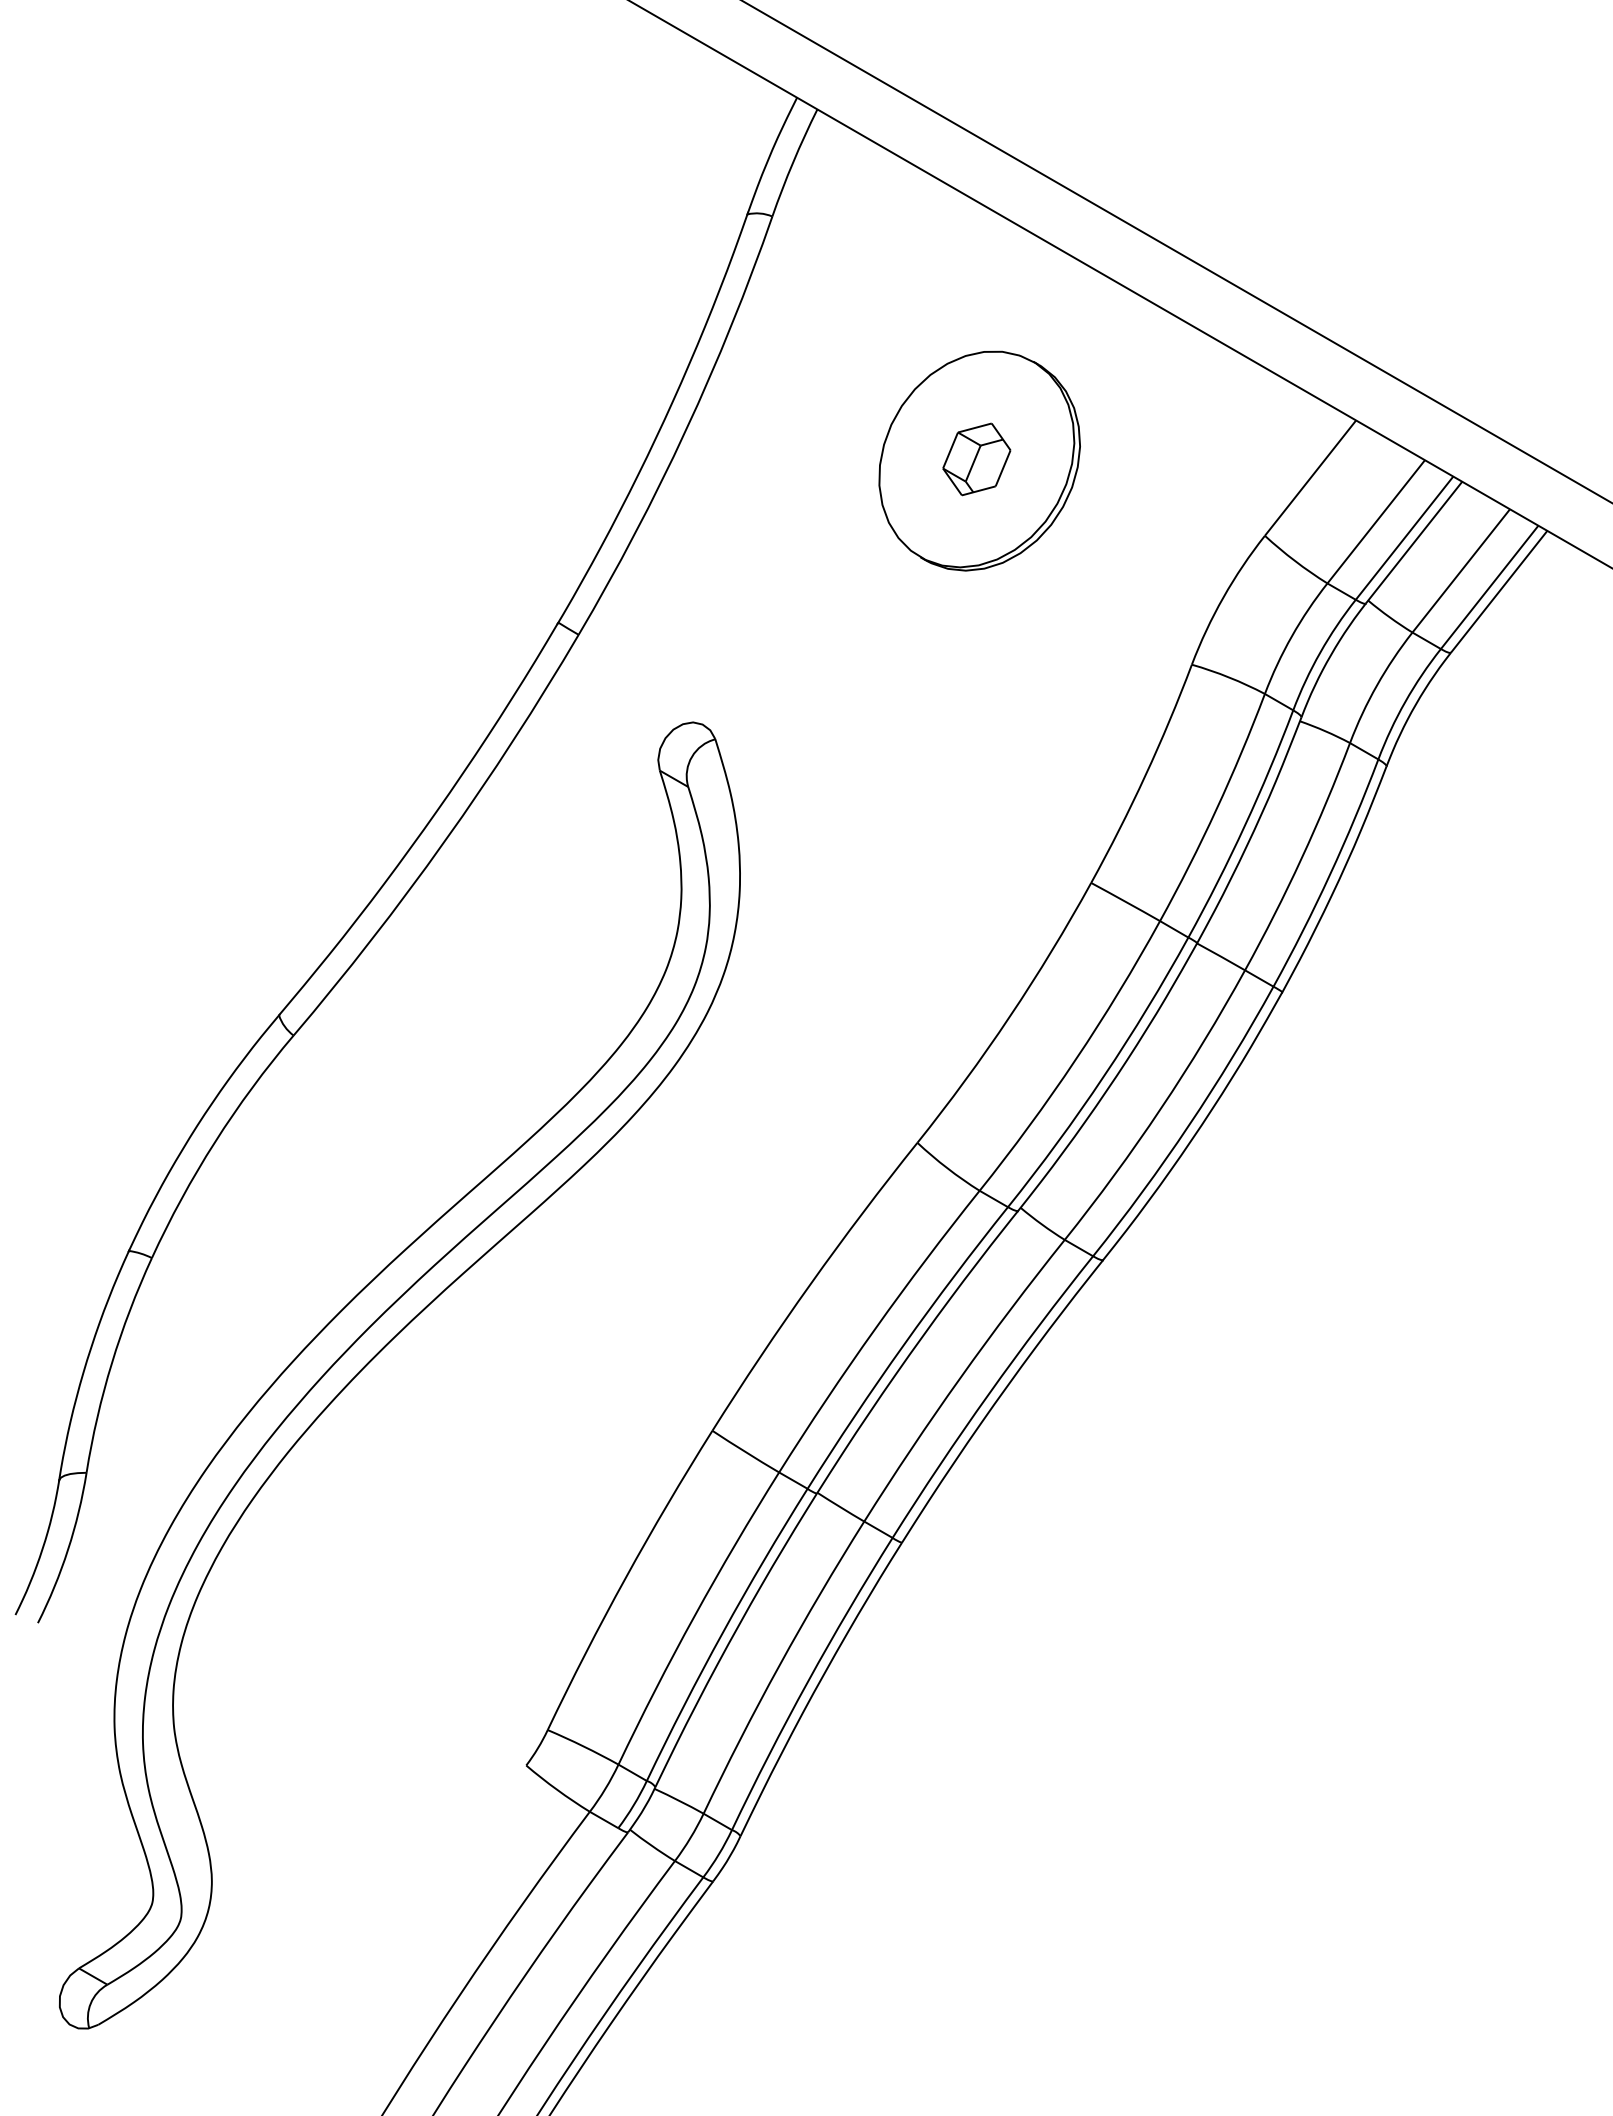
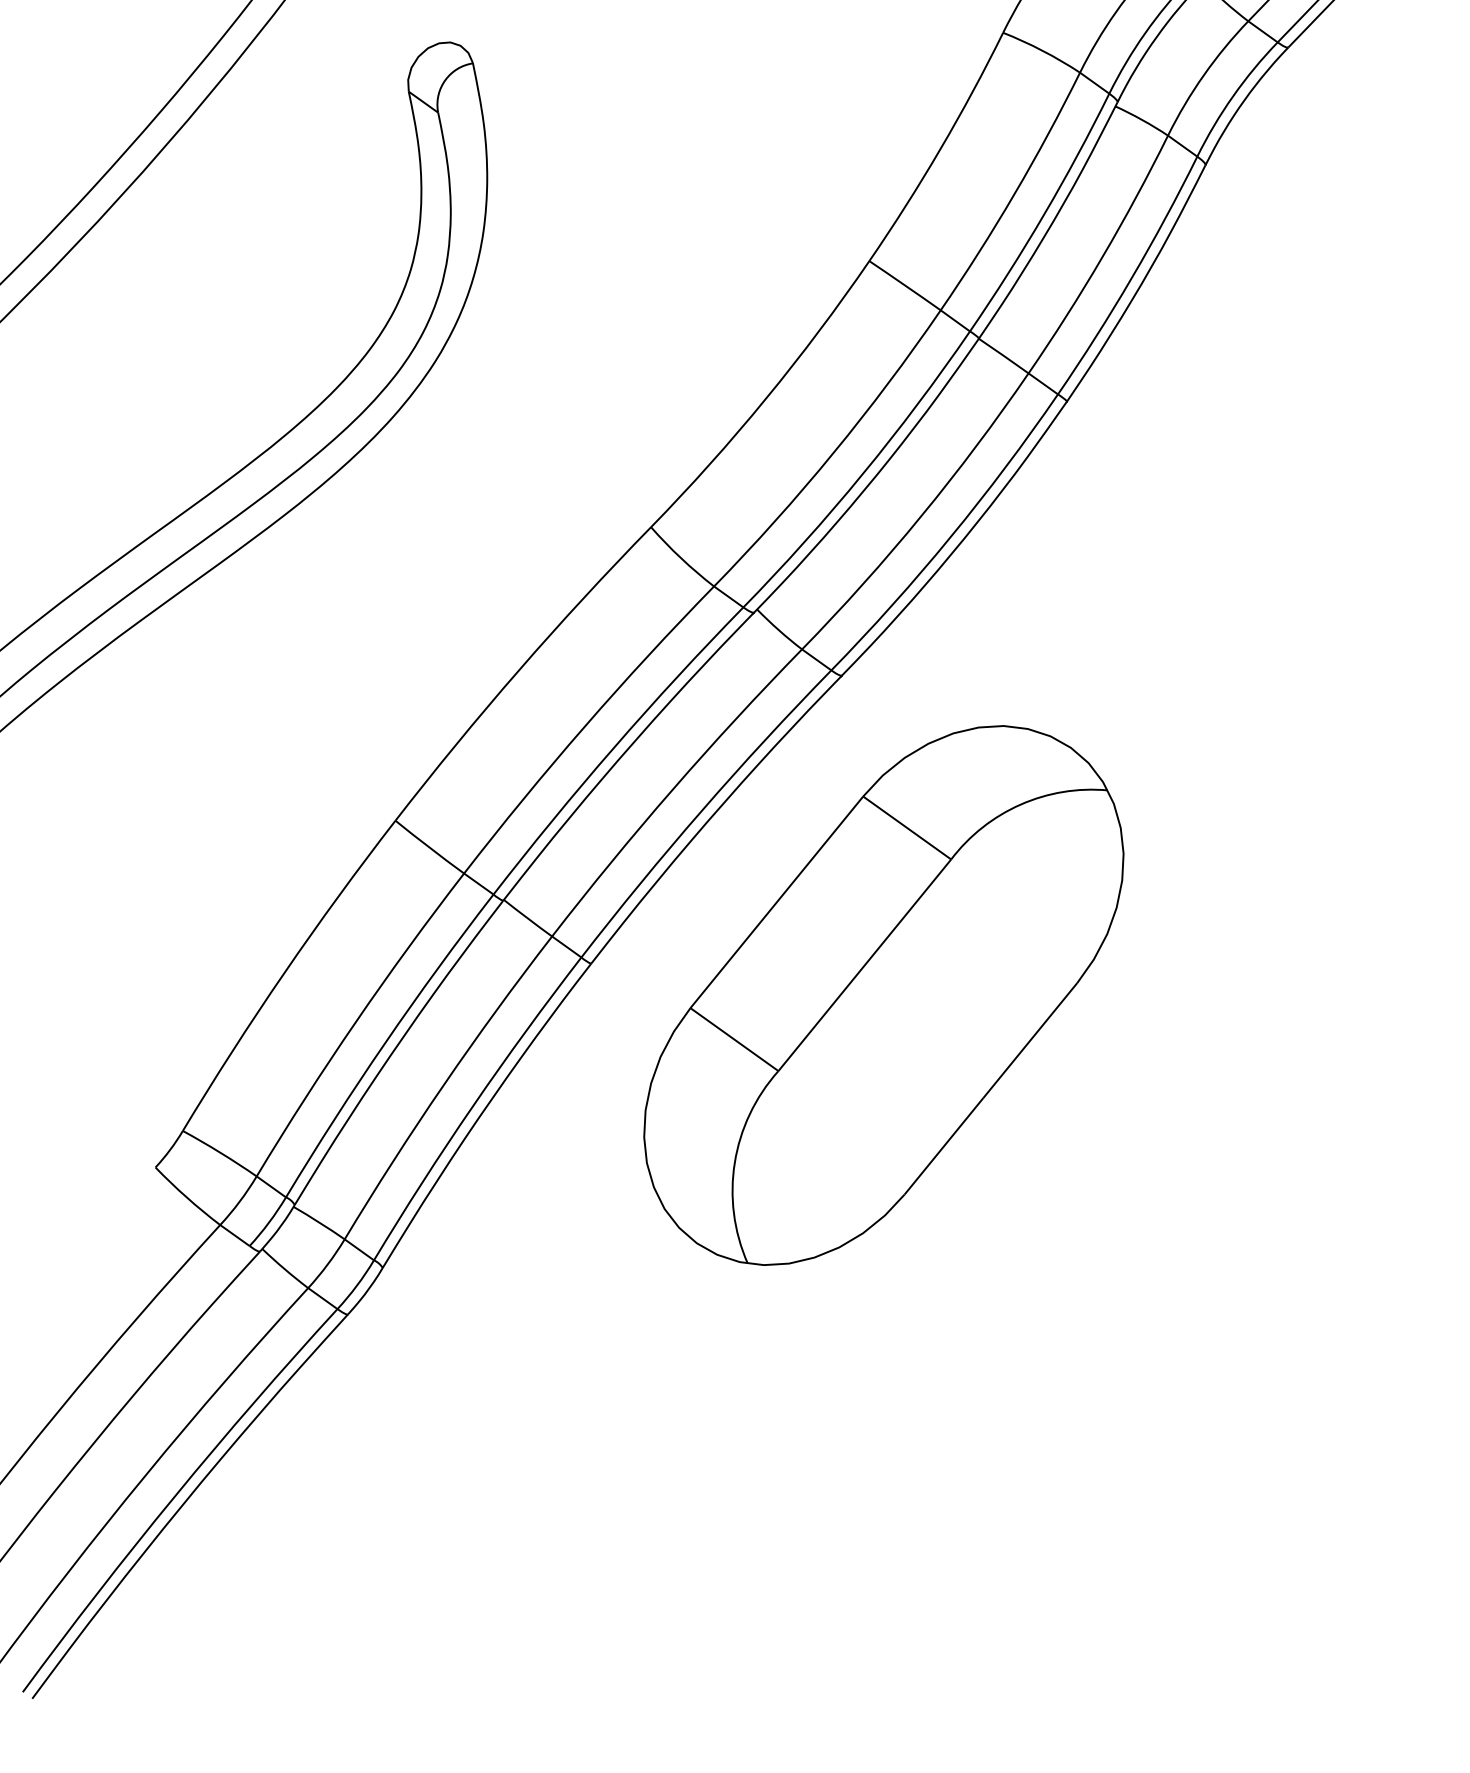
part: (1169, 1545) -> (883, 995), added

